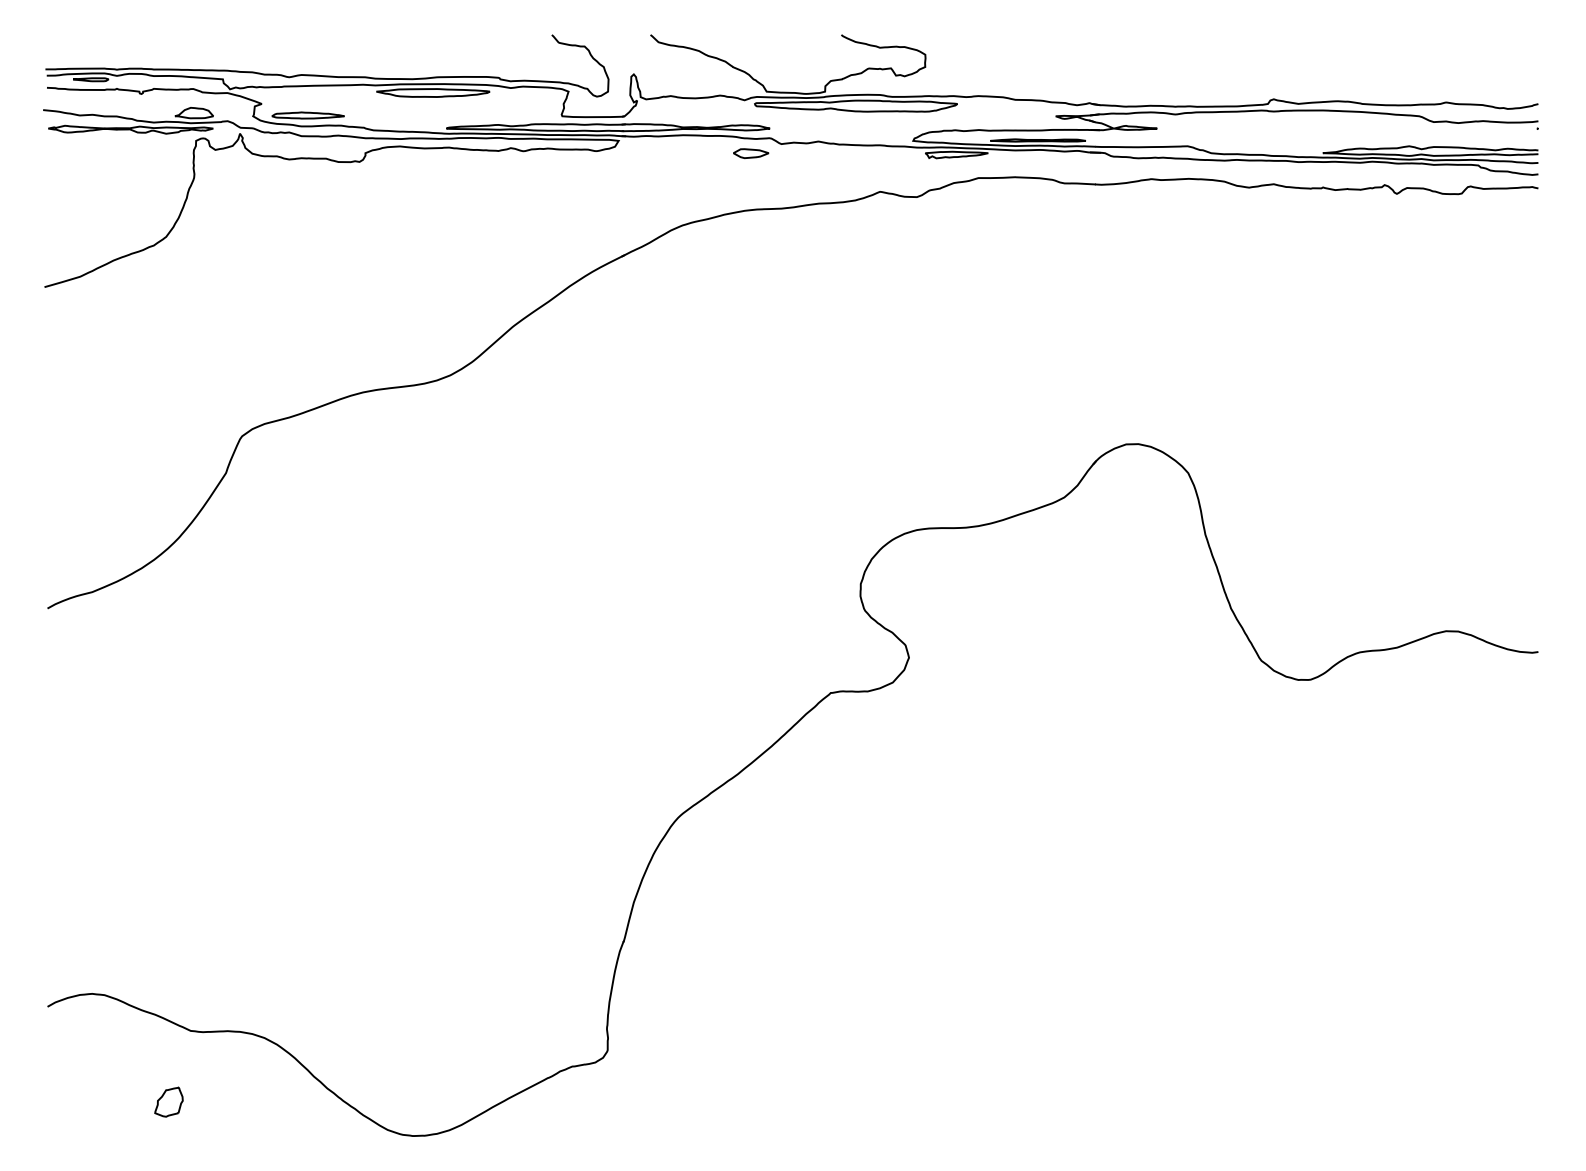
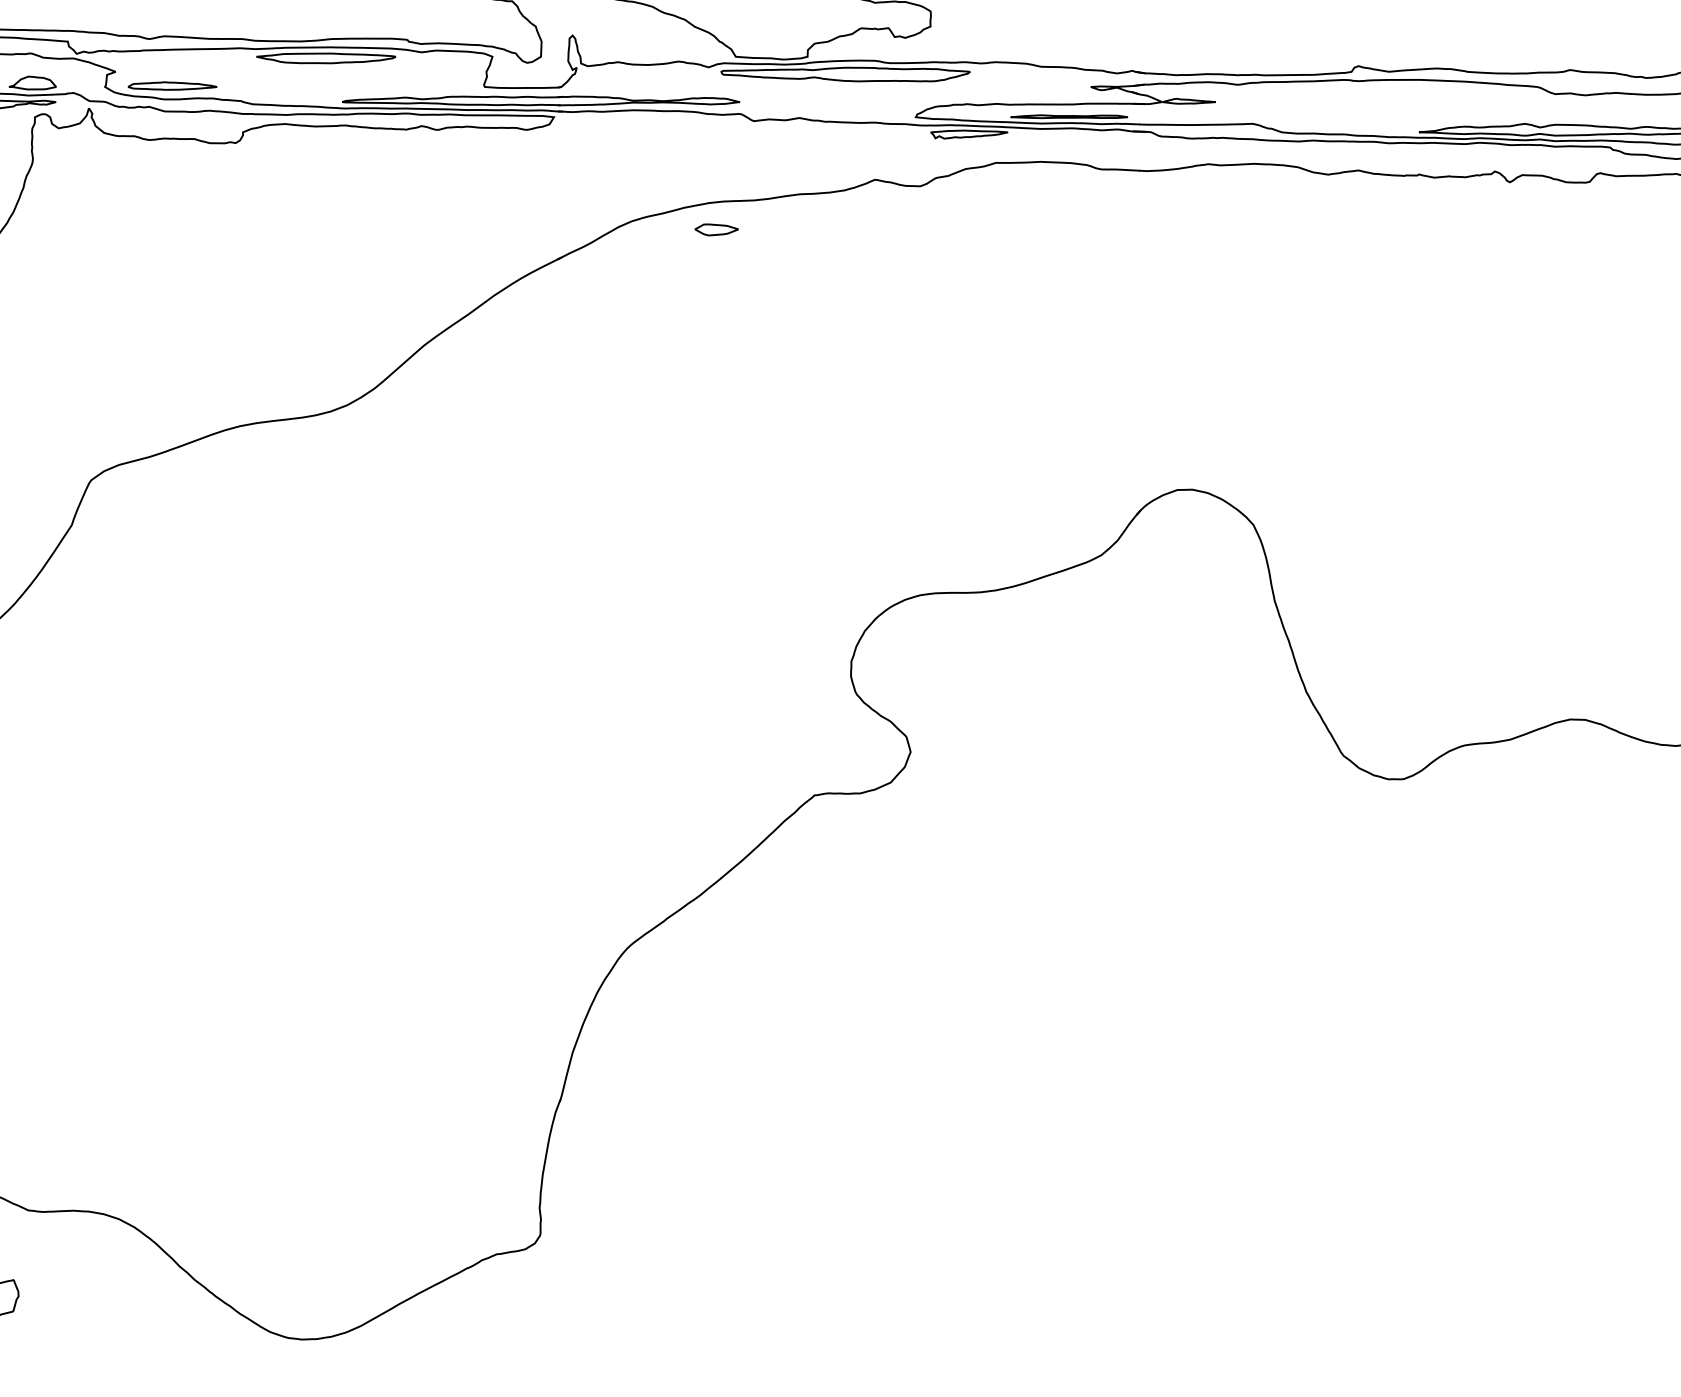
part: (751, 153) -> (717, 229), moved

